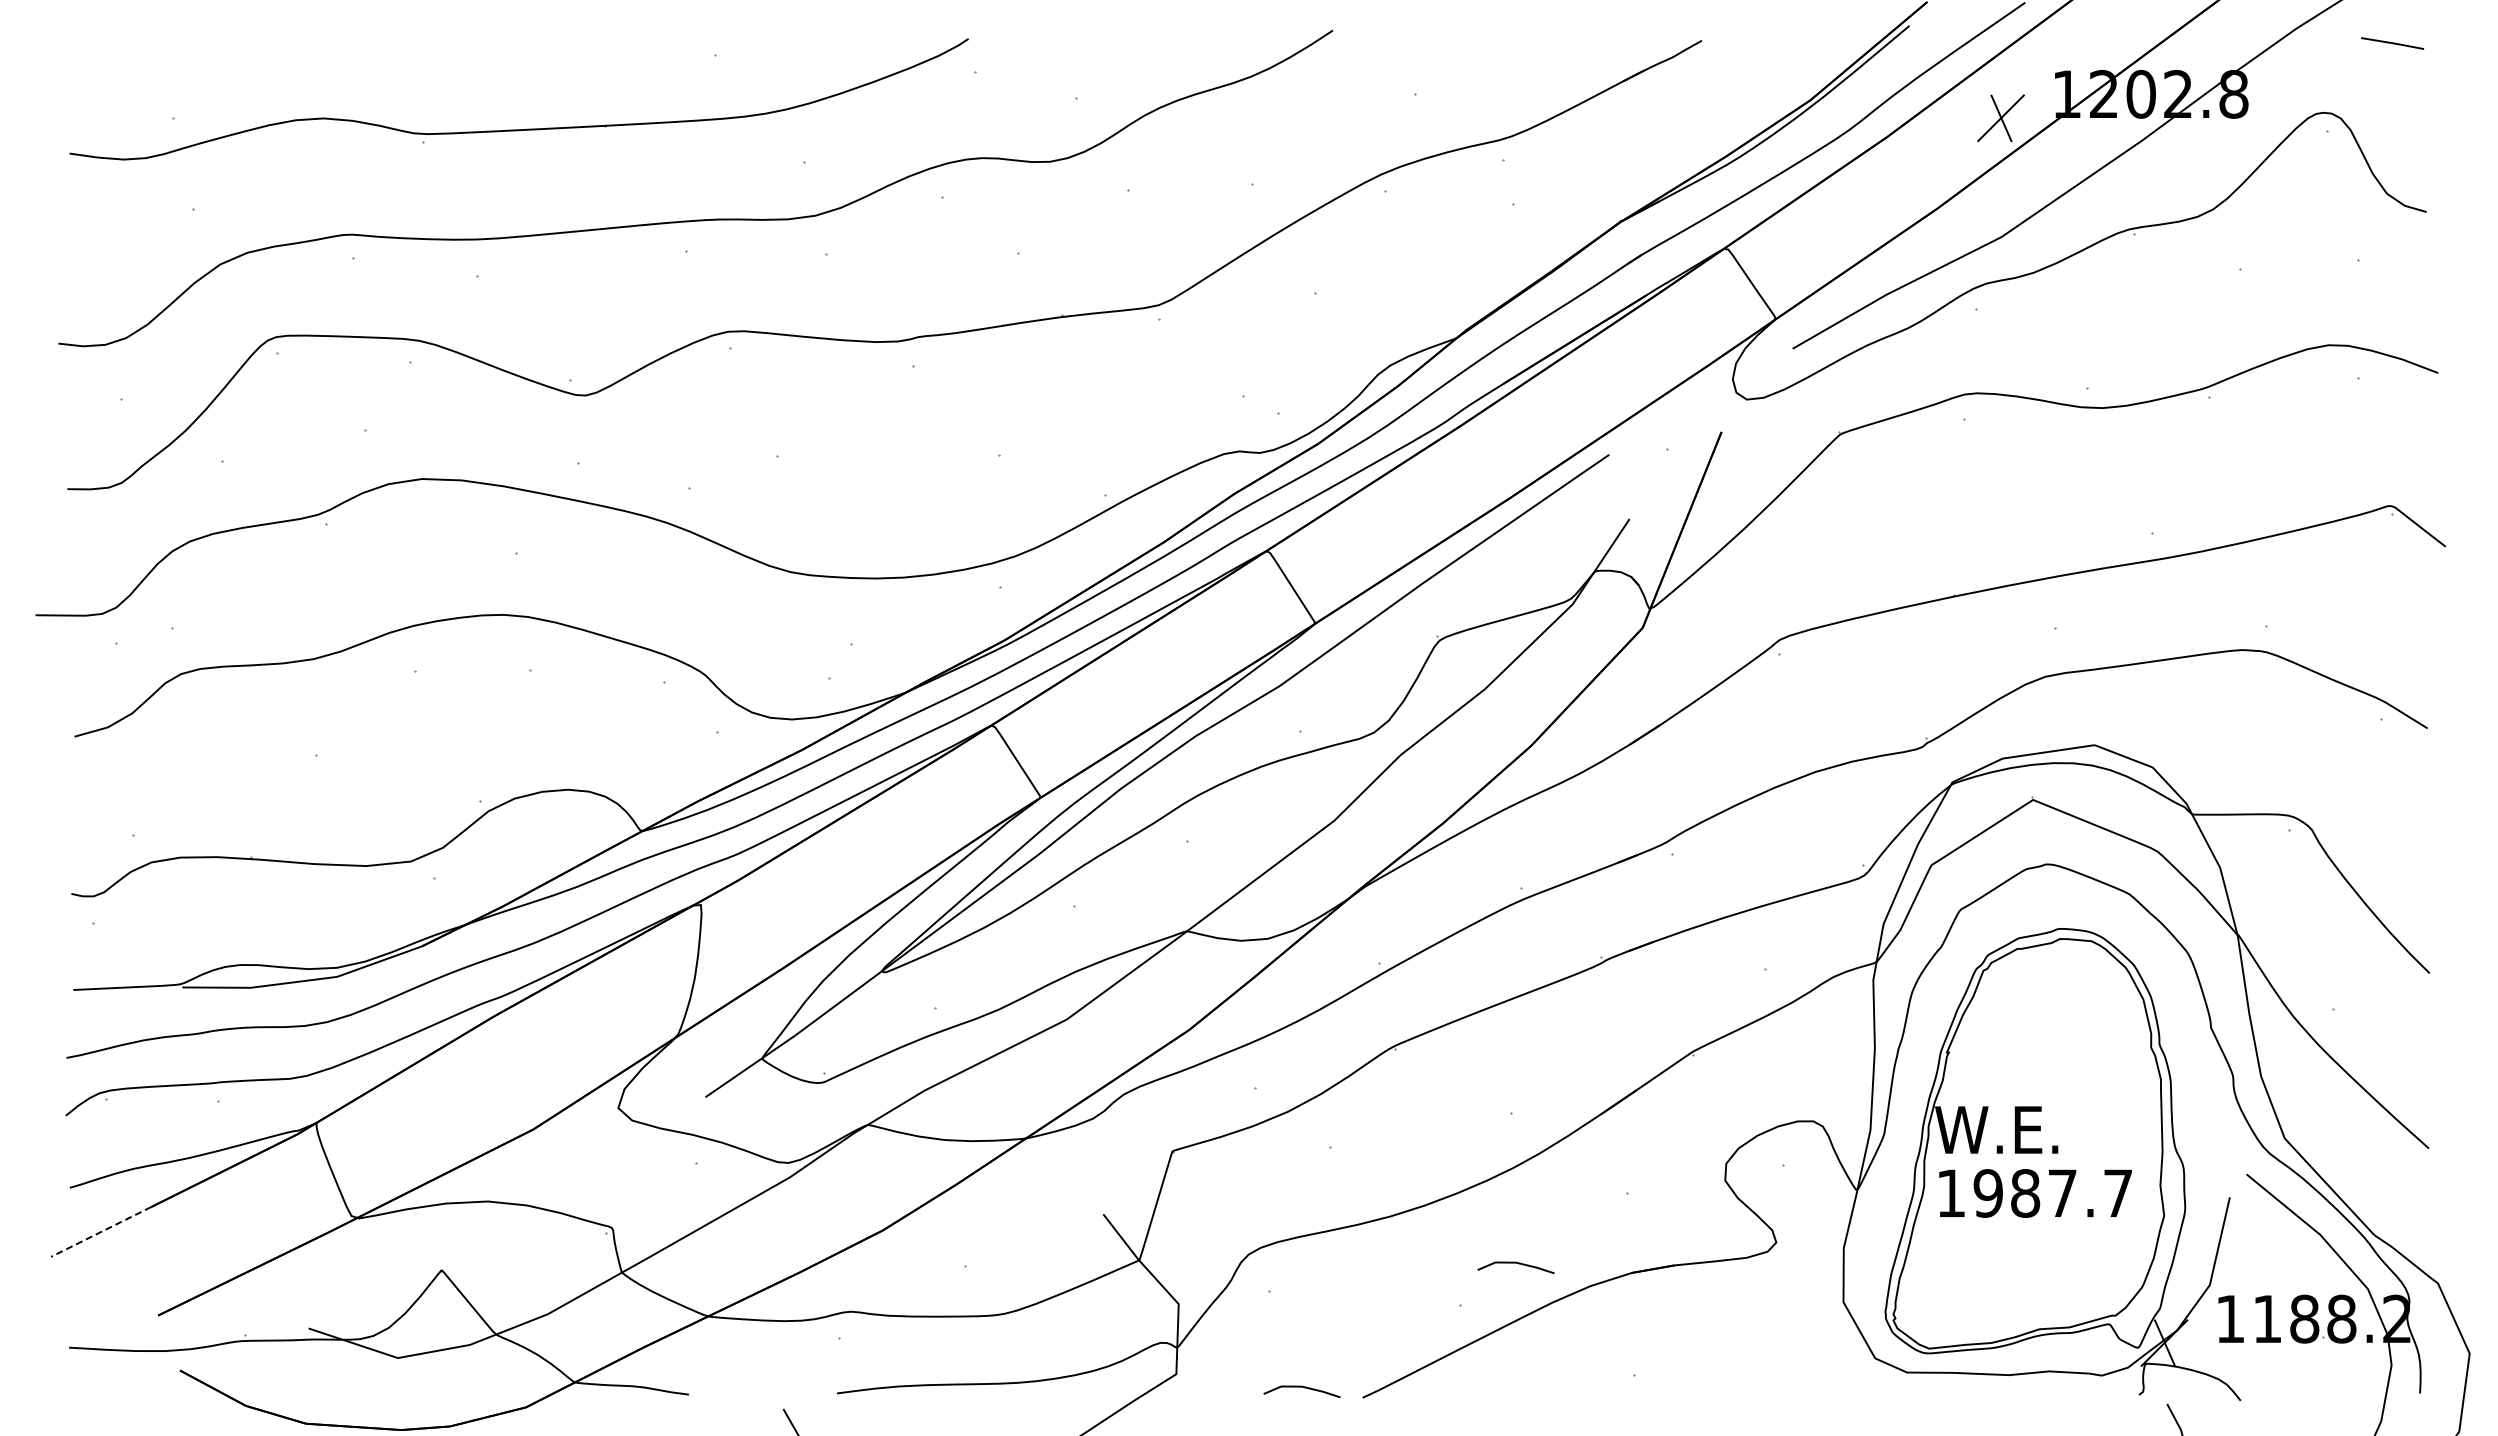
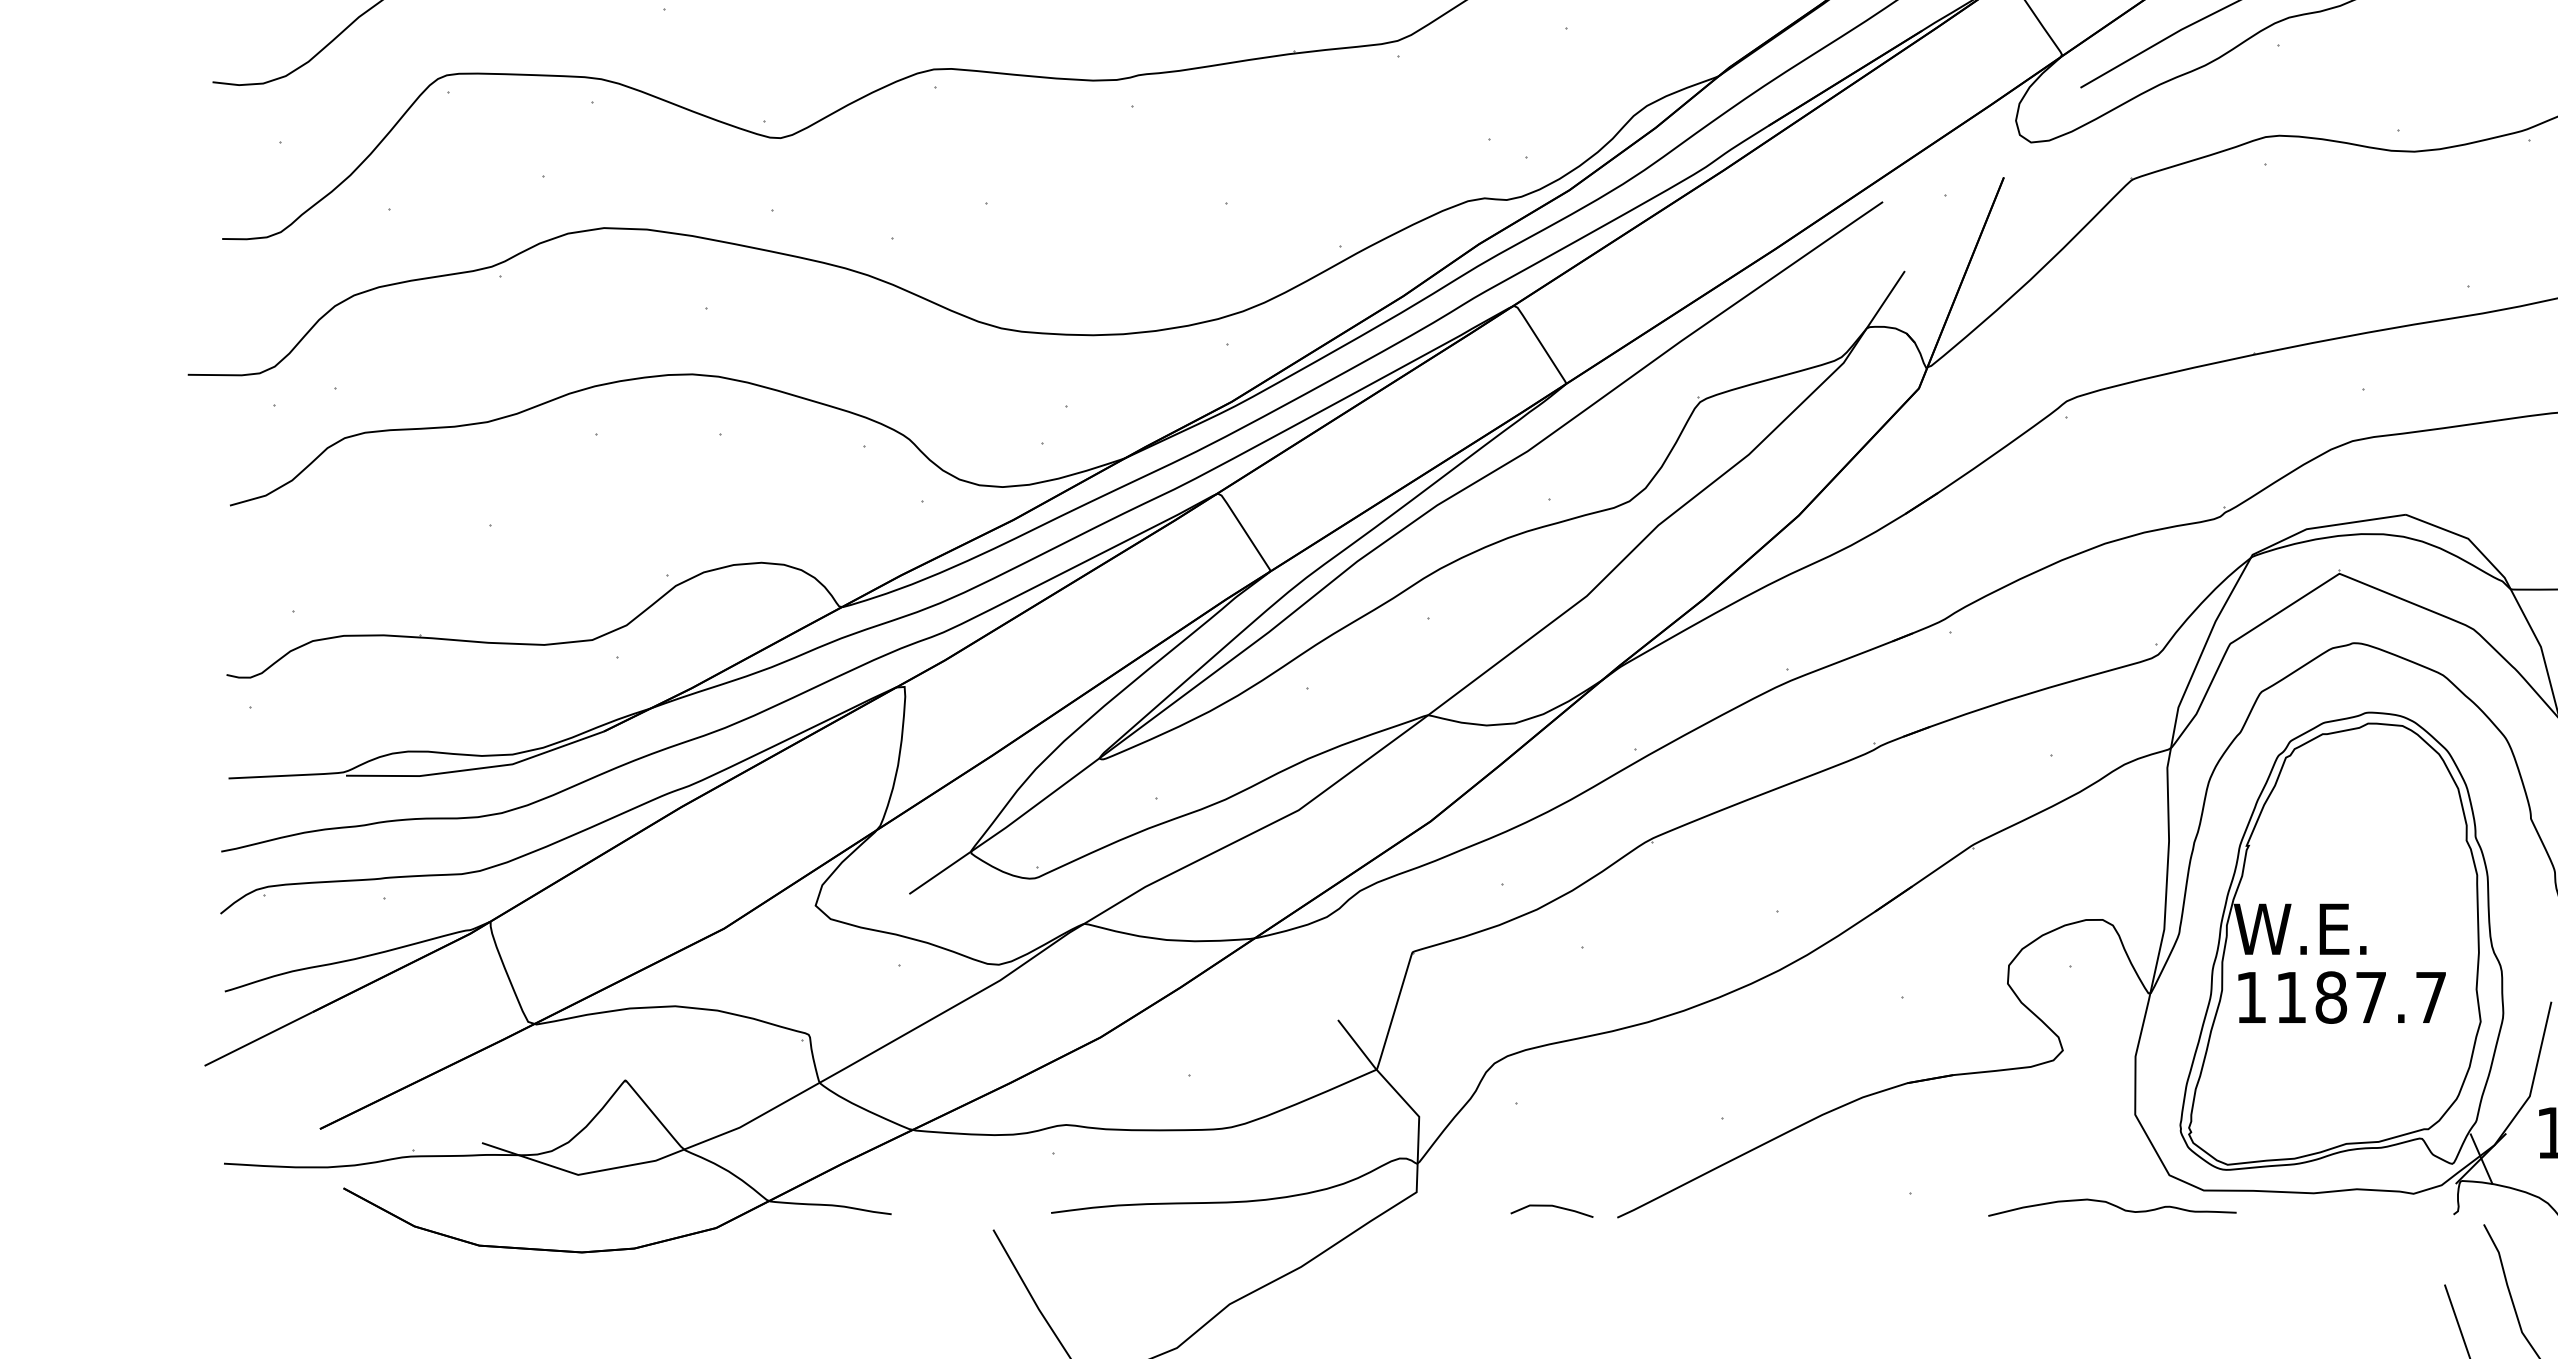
text: (1987, 1193) -> (2290, 997), 1987.7 -> 1187.7
line: (101, 1231) -> (258, 1038), dashed -> solid
line: (1515, 1263) -> (1781, 1073), removed
curve: (1823, 1387) -> (2113, 1206), added

